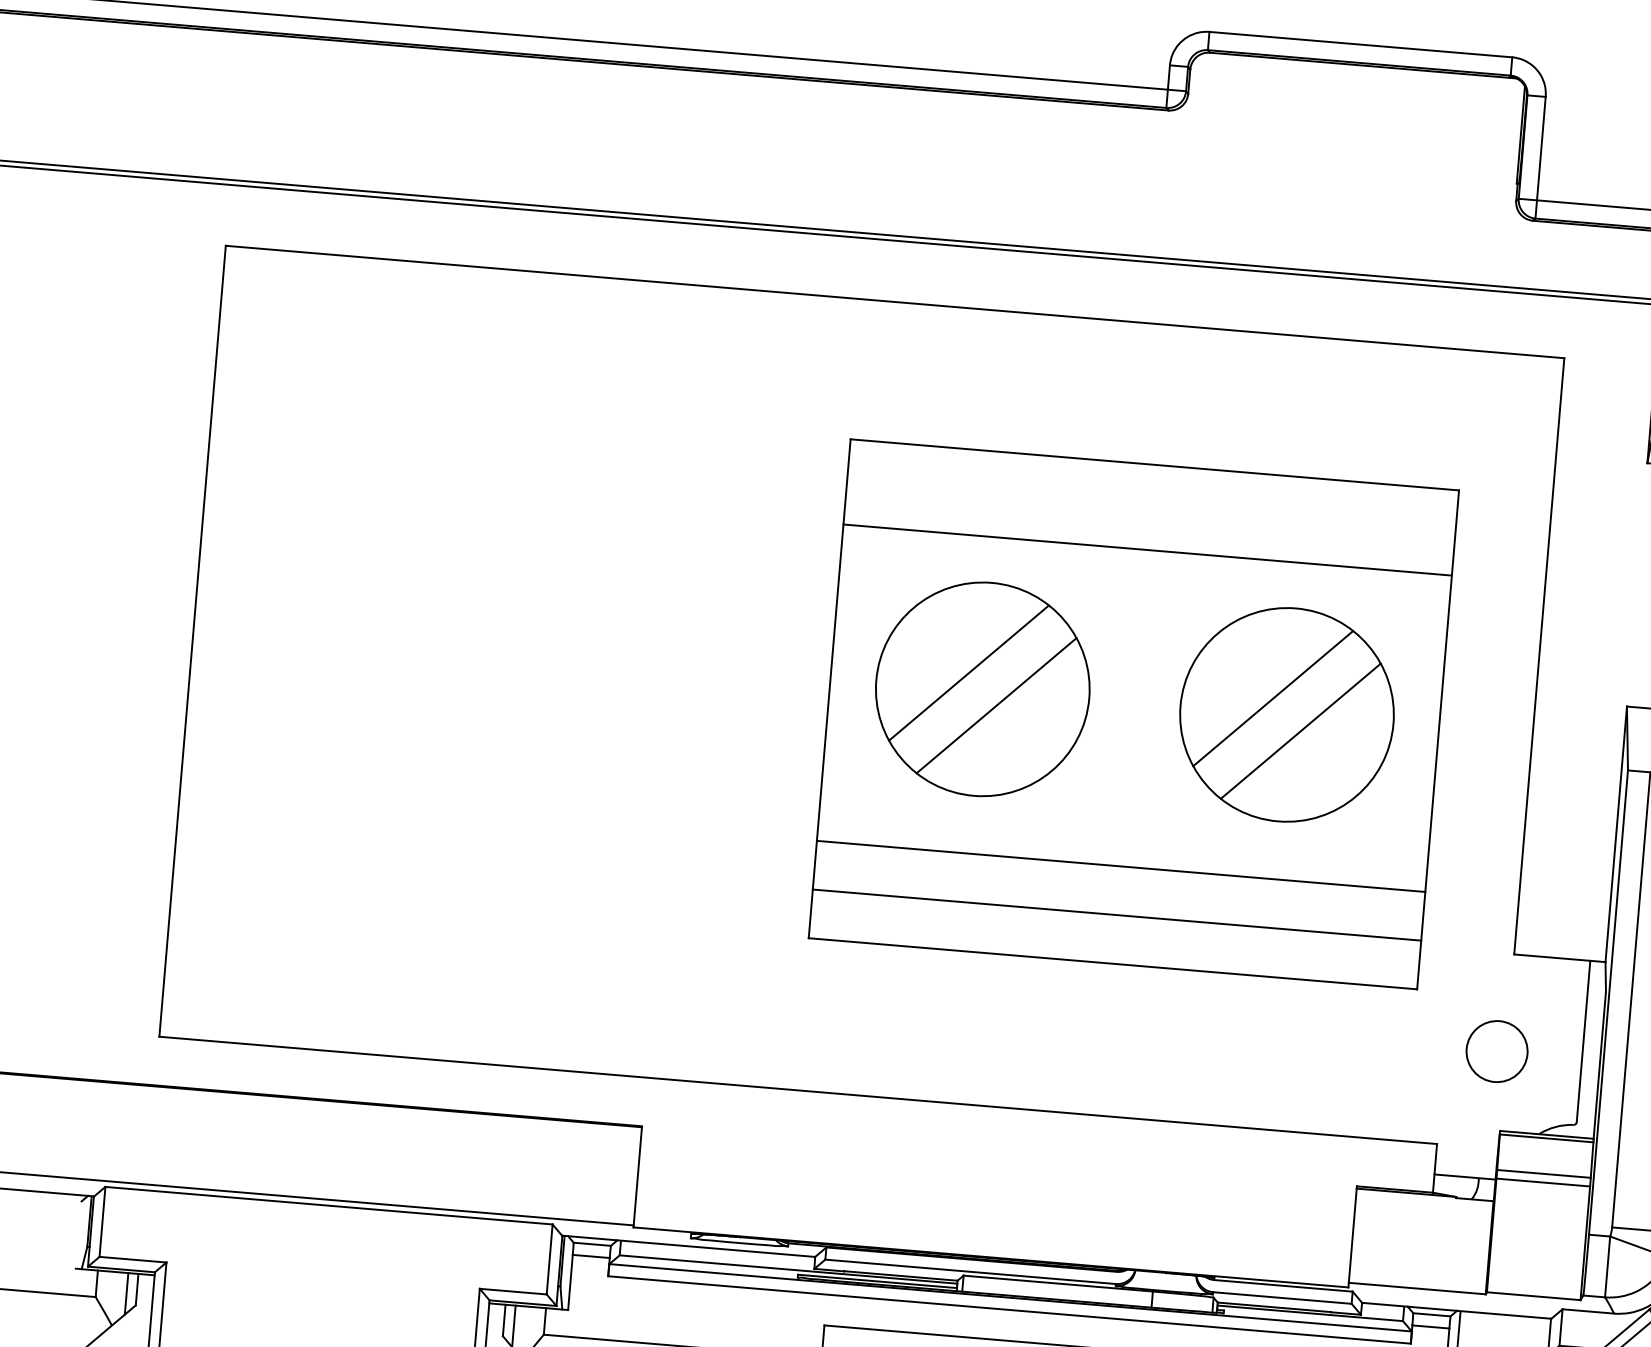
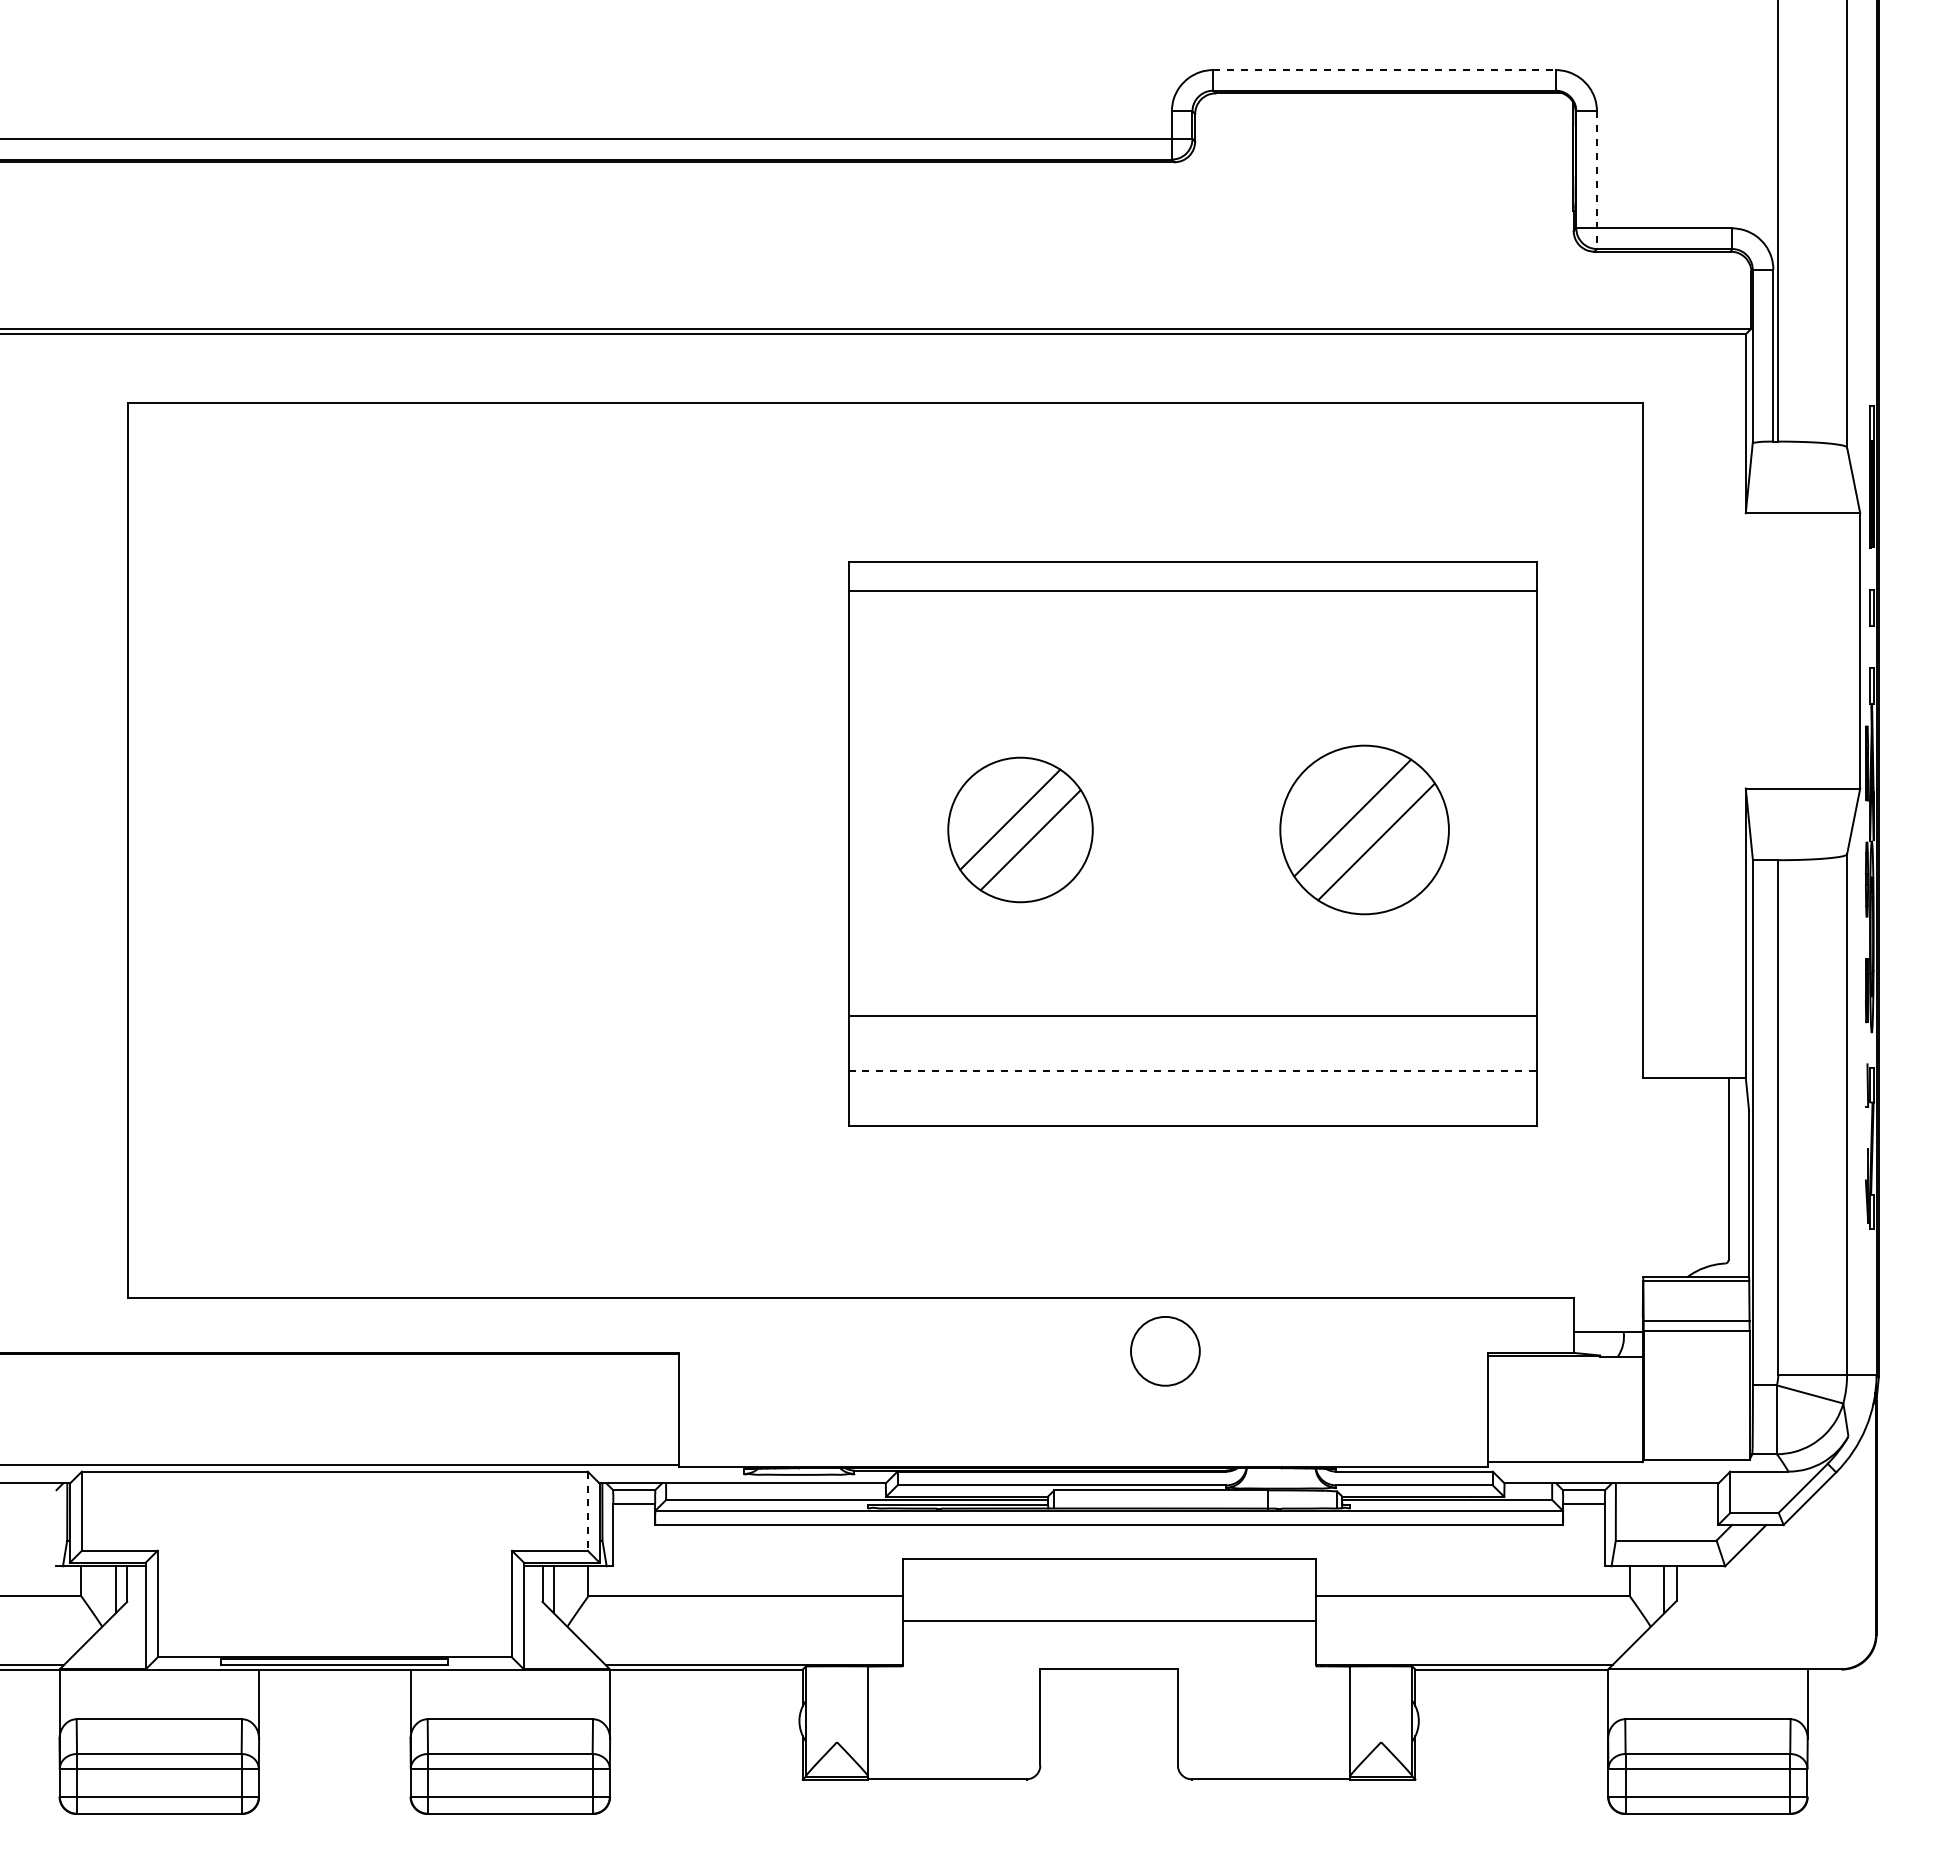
line: (1360, 45) -> (1384, 70), solid -> dashed
line: (1540, 157) -> (1596, 180), solid -> dashed
line: (1147, 549) -> (1192, 590), moved
part: (982, 688) -> (1020, 829), size x0.6
part: (1286, 714) -> (1364, 829), size x0.7
line: (1117, 914) -> (1193, 1070), solid -> dashed
circle: (1497, 1051) -> (1165, 1351), moved
line: (549, 1259) -> (587, 1511), solid -> dashed

